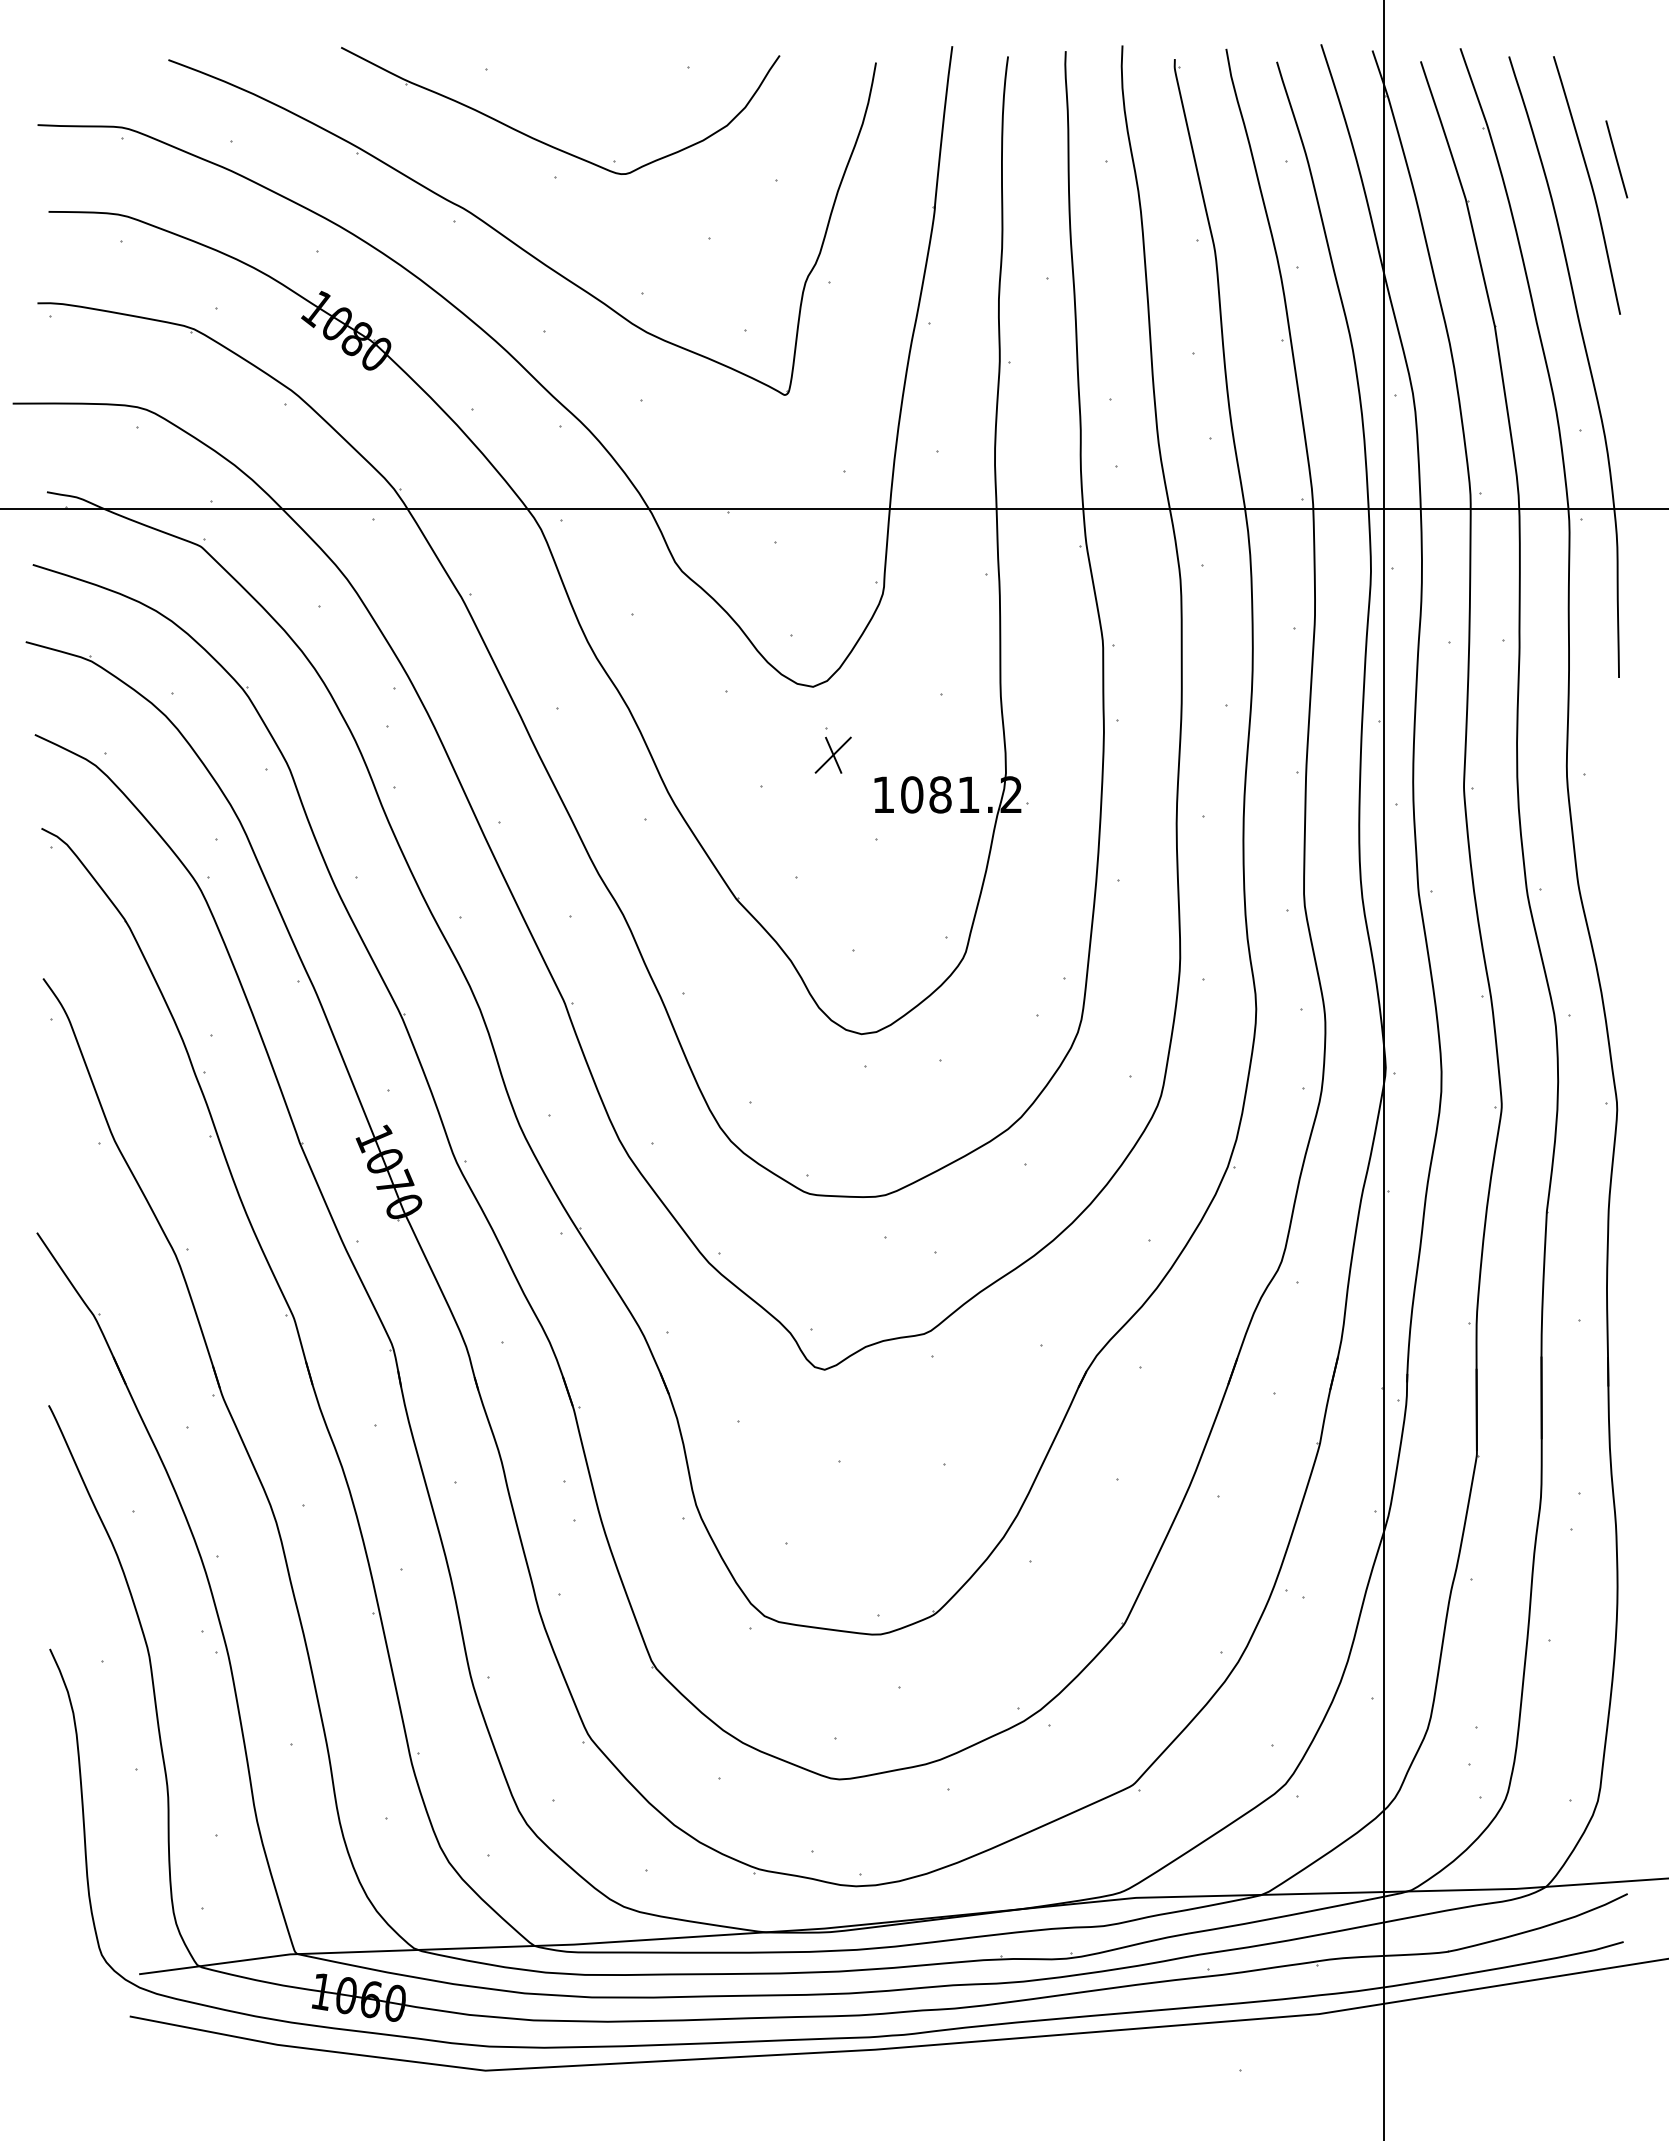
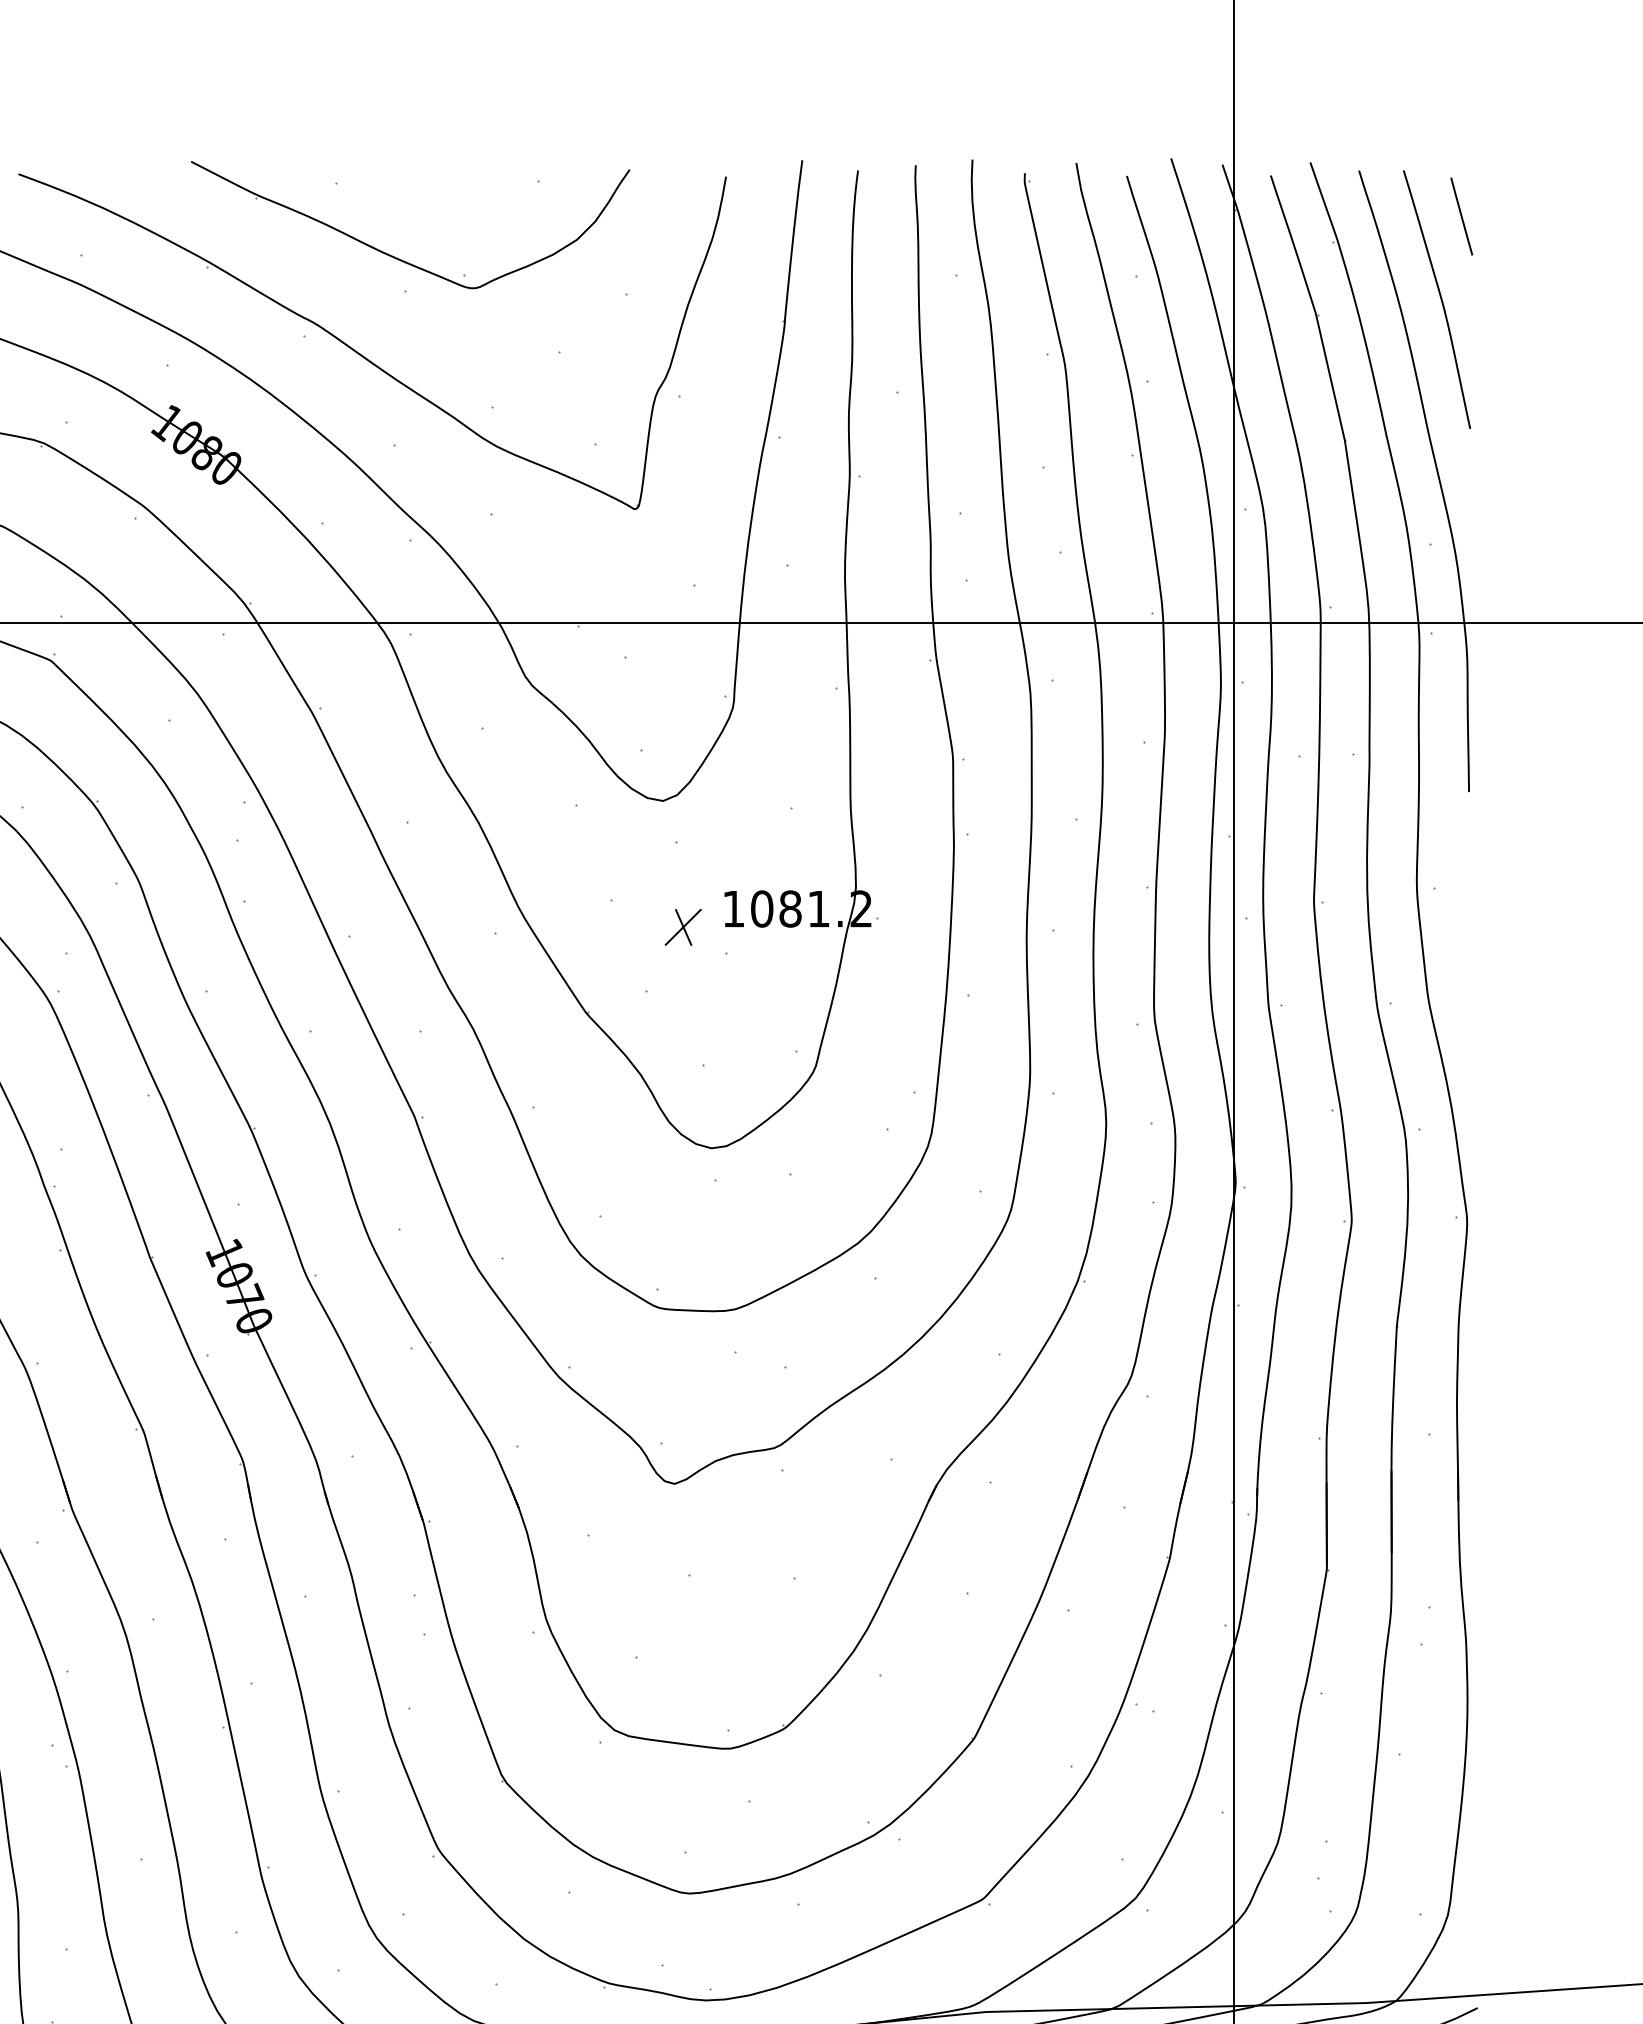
line: (1616, 159) -> (1461, 216), moved
part: (832, 754) -> (682, 926), moved

